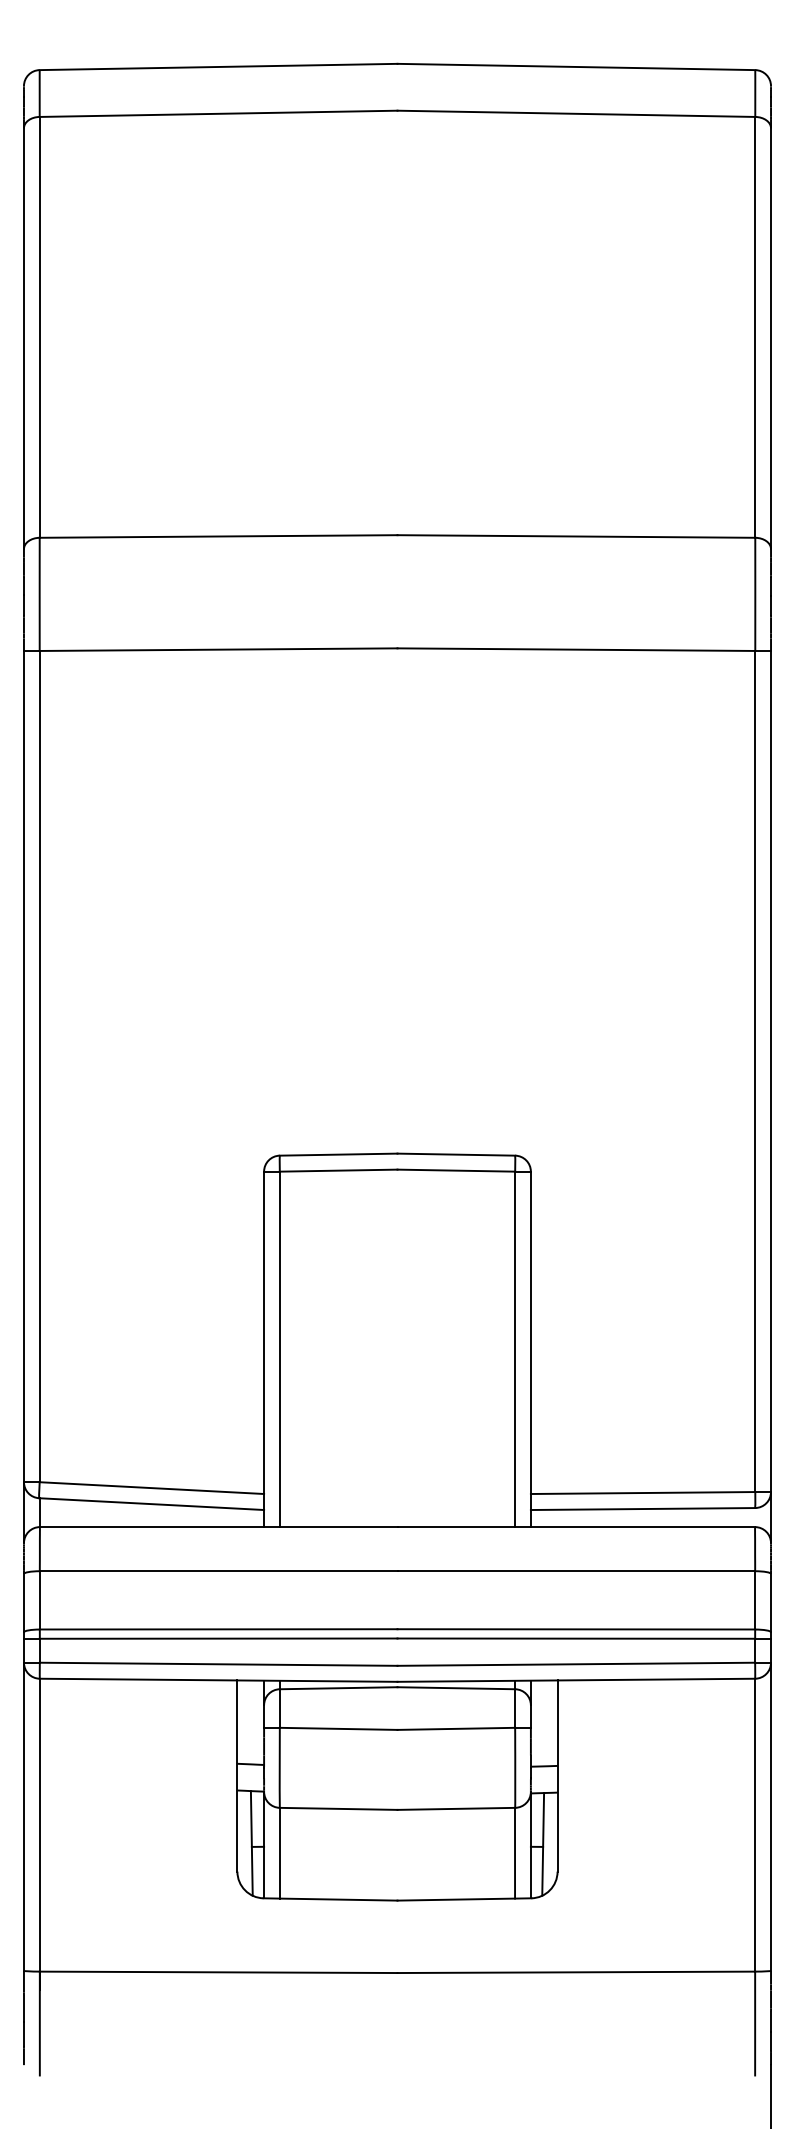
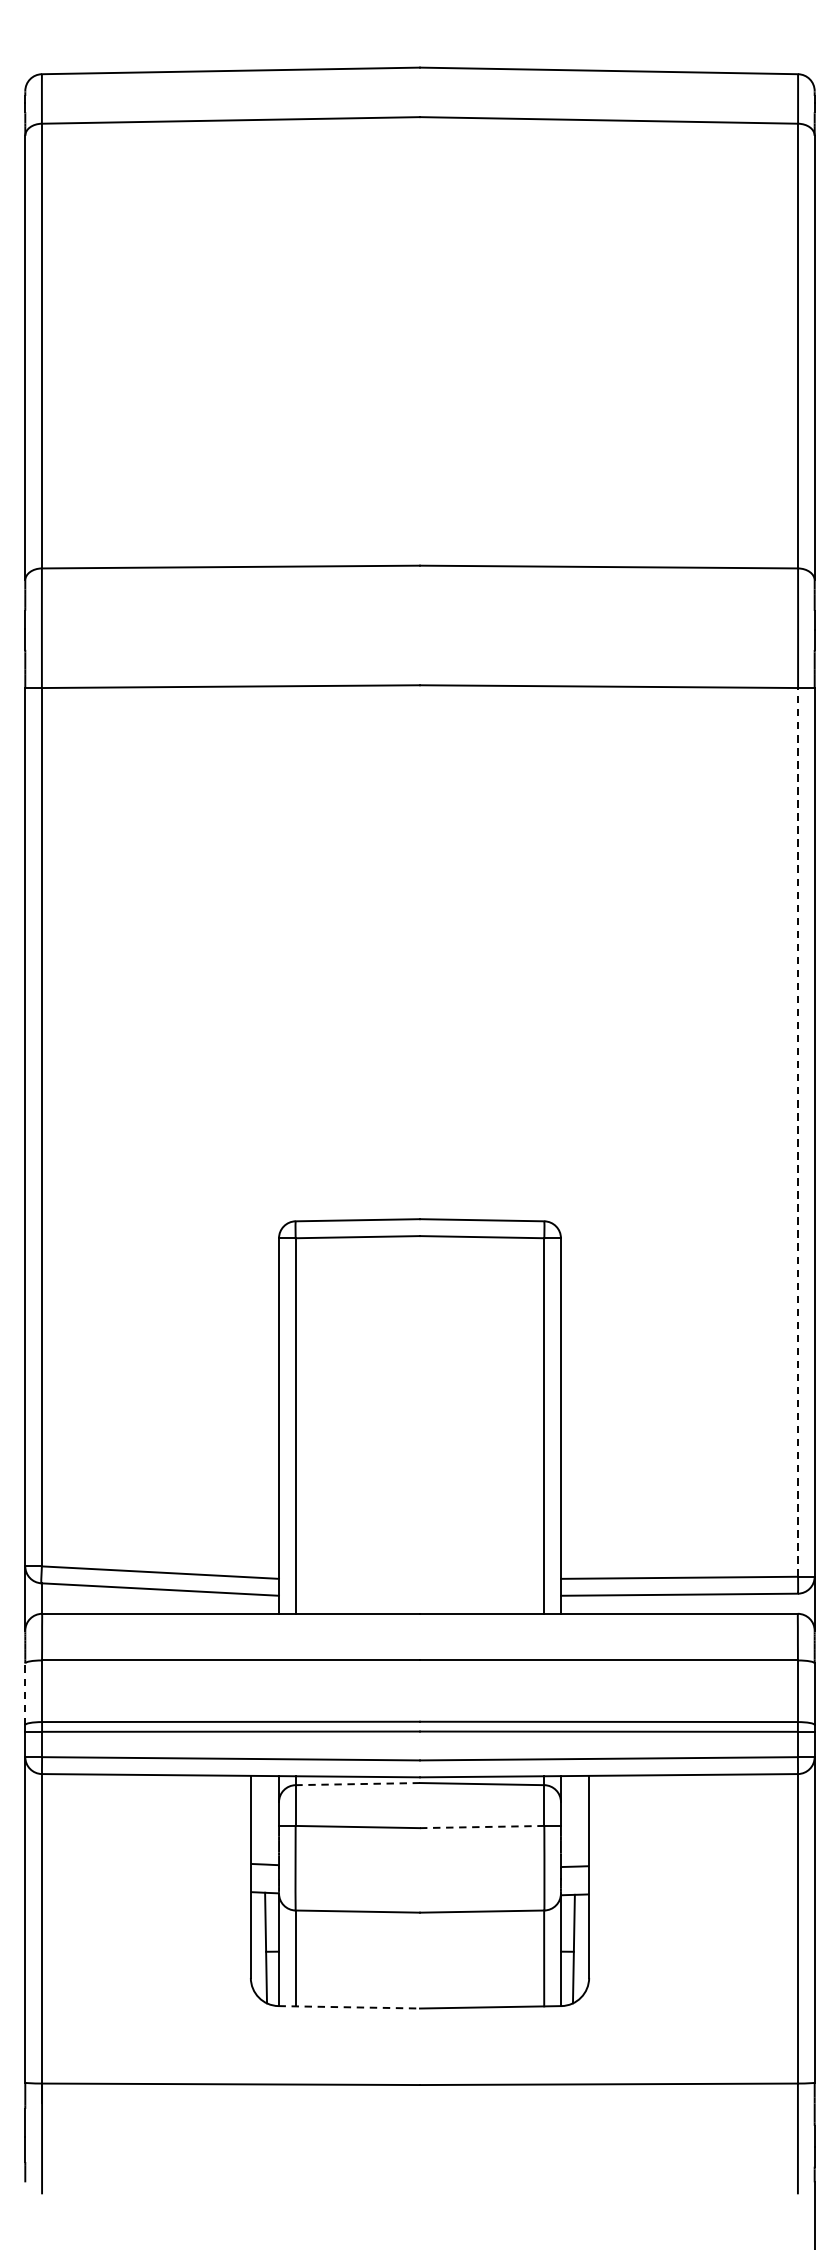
line: (755, 1071) -> (798, 1132), solid -> dashed
line: (23, 1602) -> (24, 1693), solid -> dashed
line: (338, 1688) -> (357, 1784), solid -> dashed
line: (456, 1728) -> (482, 1826), solid -> dashed
line: (330, 1899) -> (349, 2007), solid -> dashed

